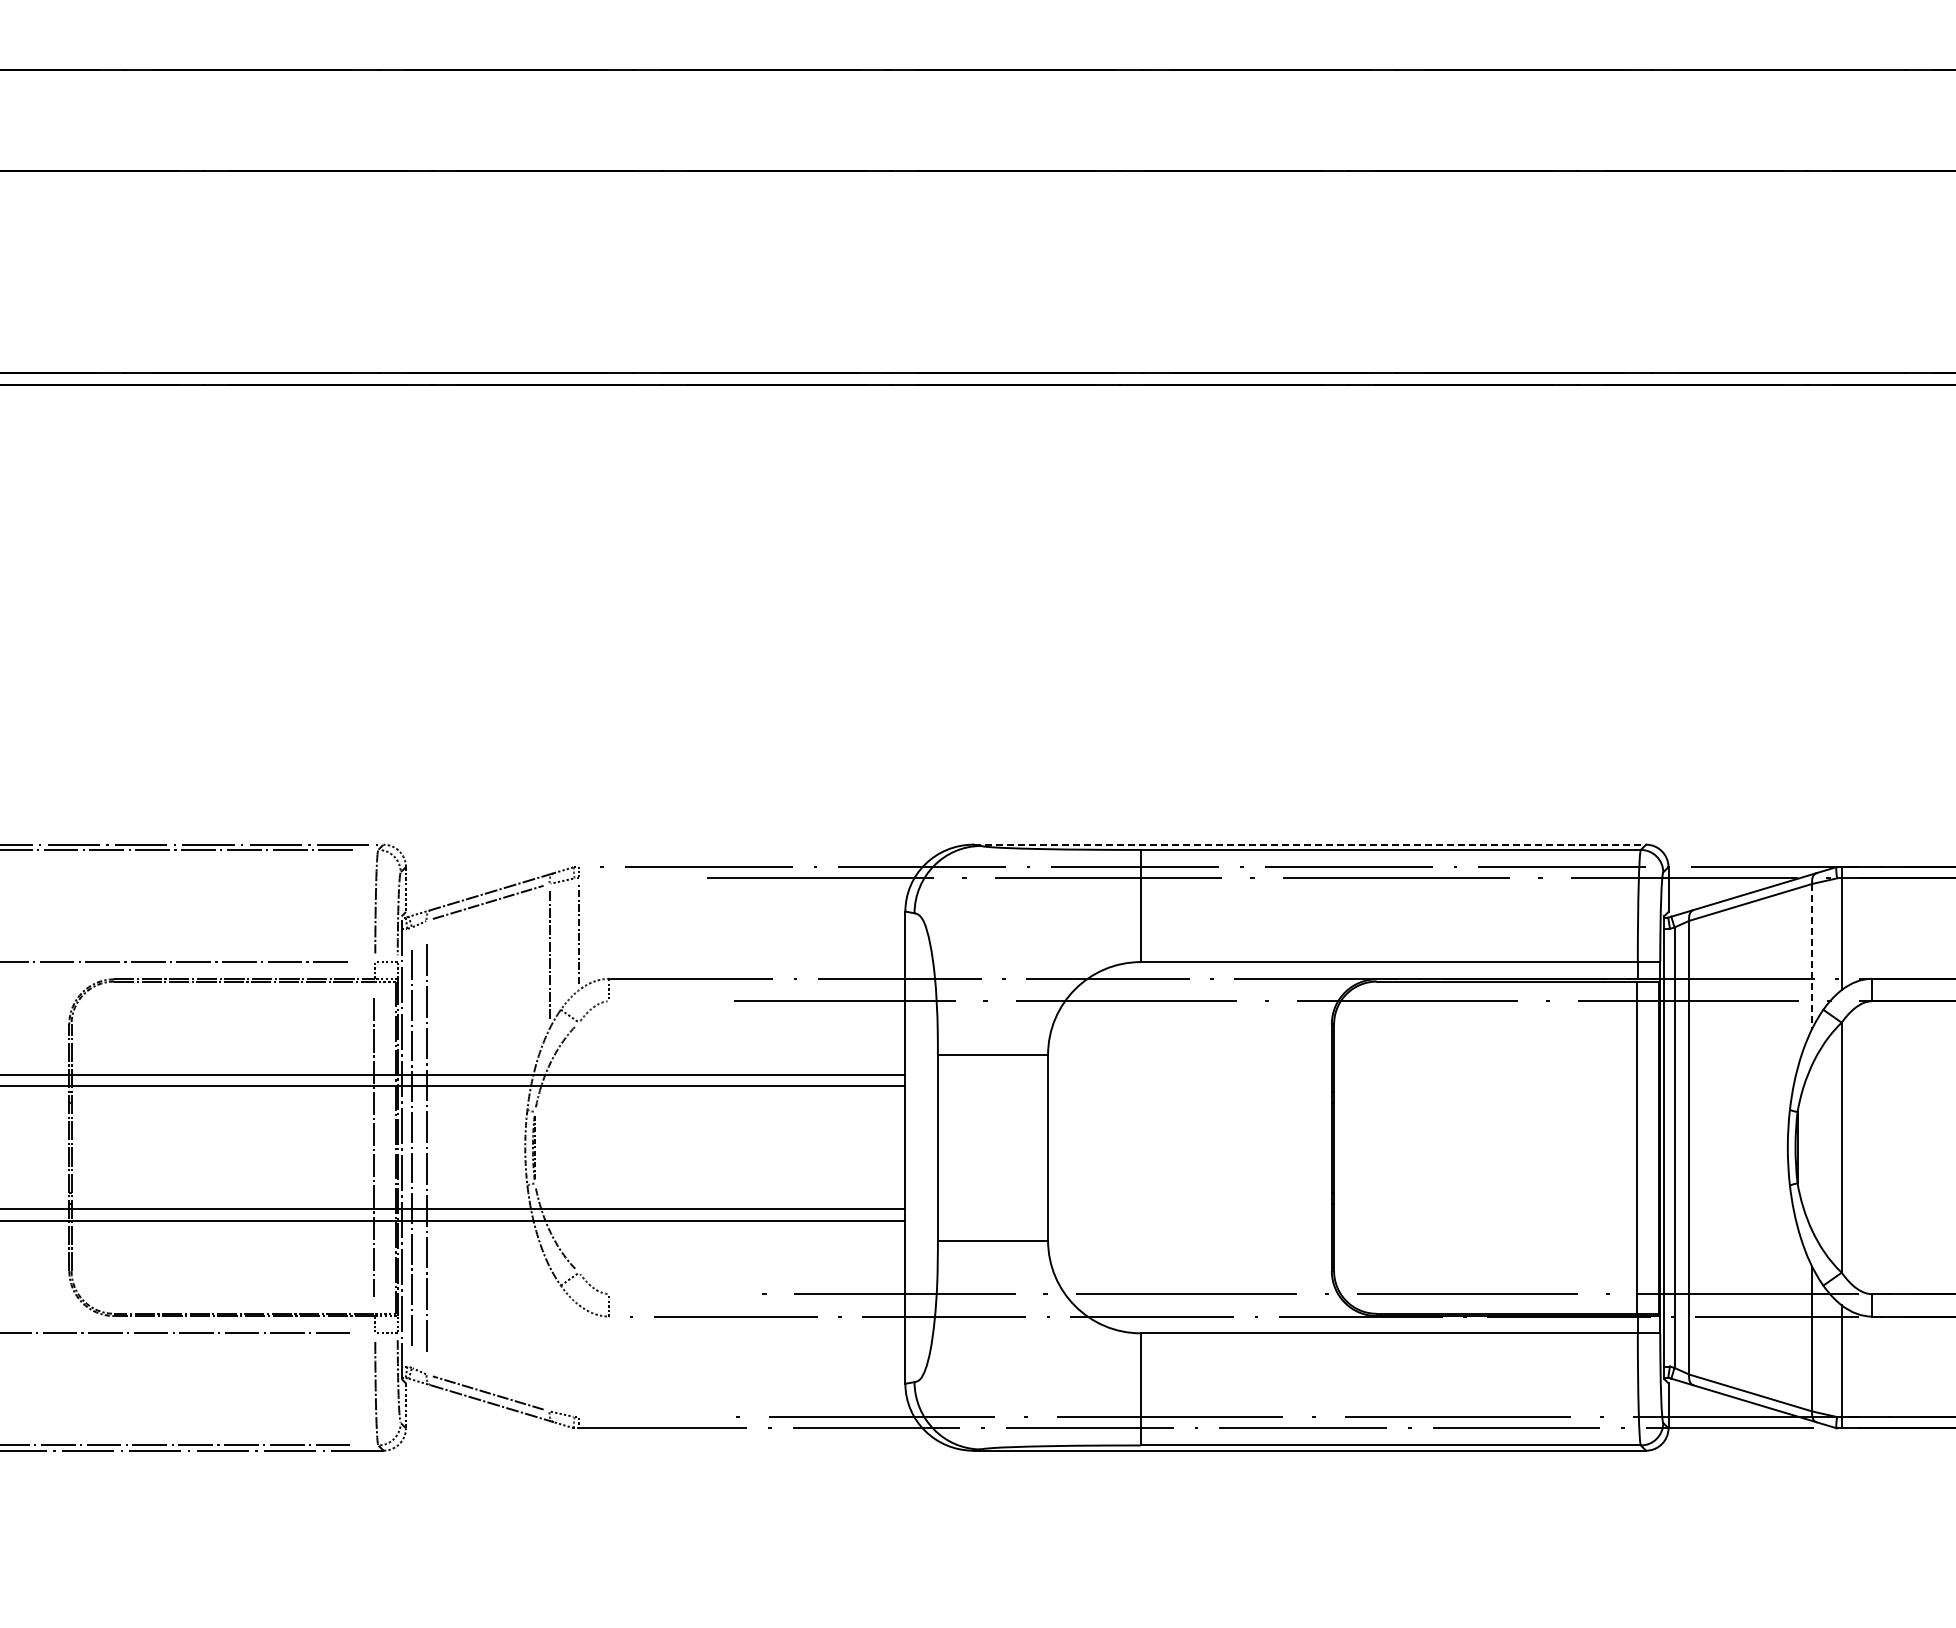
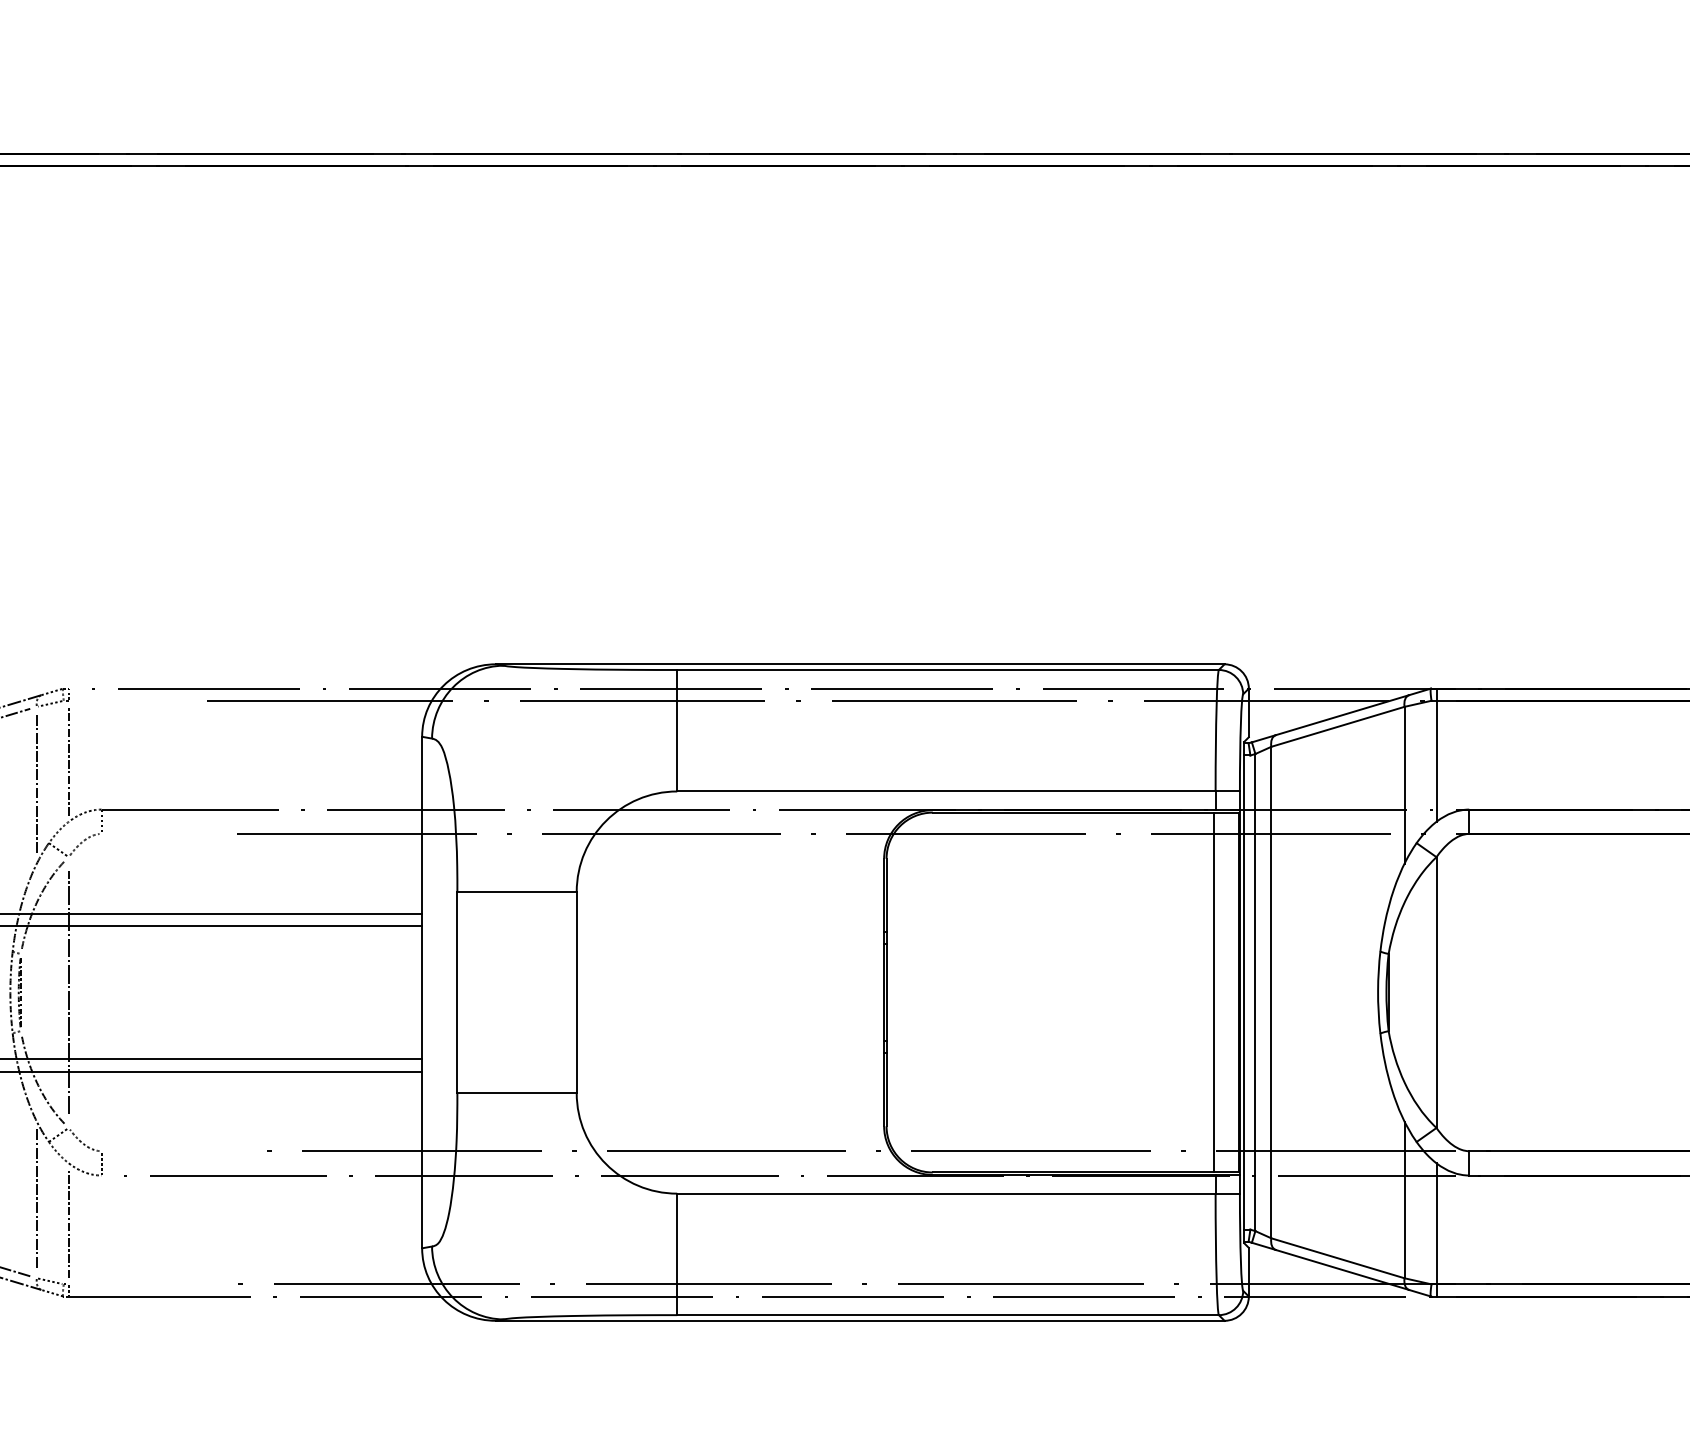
line: (1310, 844) -> (861, 664), dashed -> solid
line: (1812, 956) -> (1404, 785), dashed -> solid
line: (579, 1147) -> (69, 992), added
line: (549, 1339) -> (36, 1200), added
line: (579, 1360) -> (69, 1223), added

